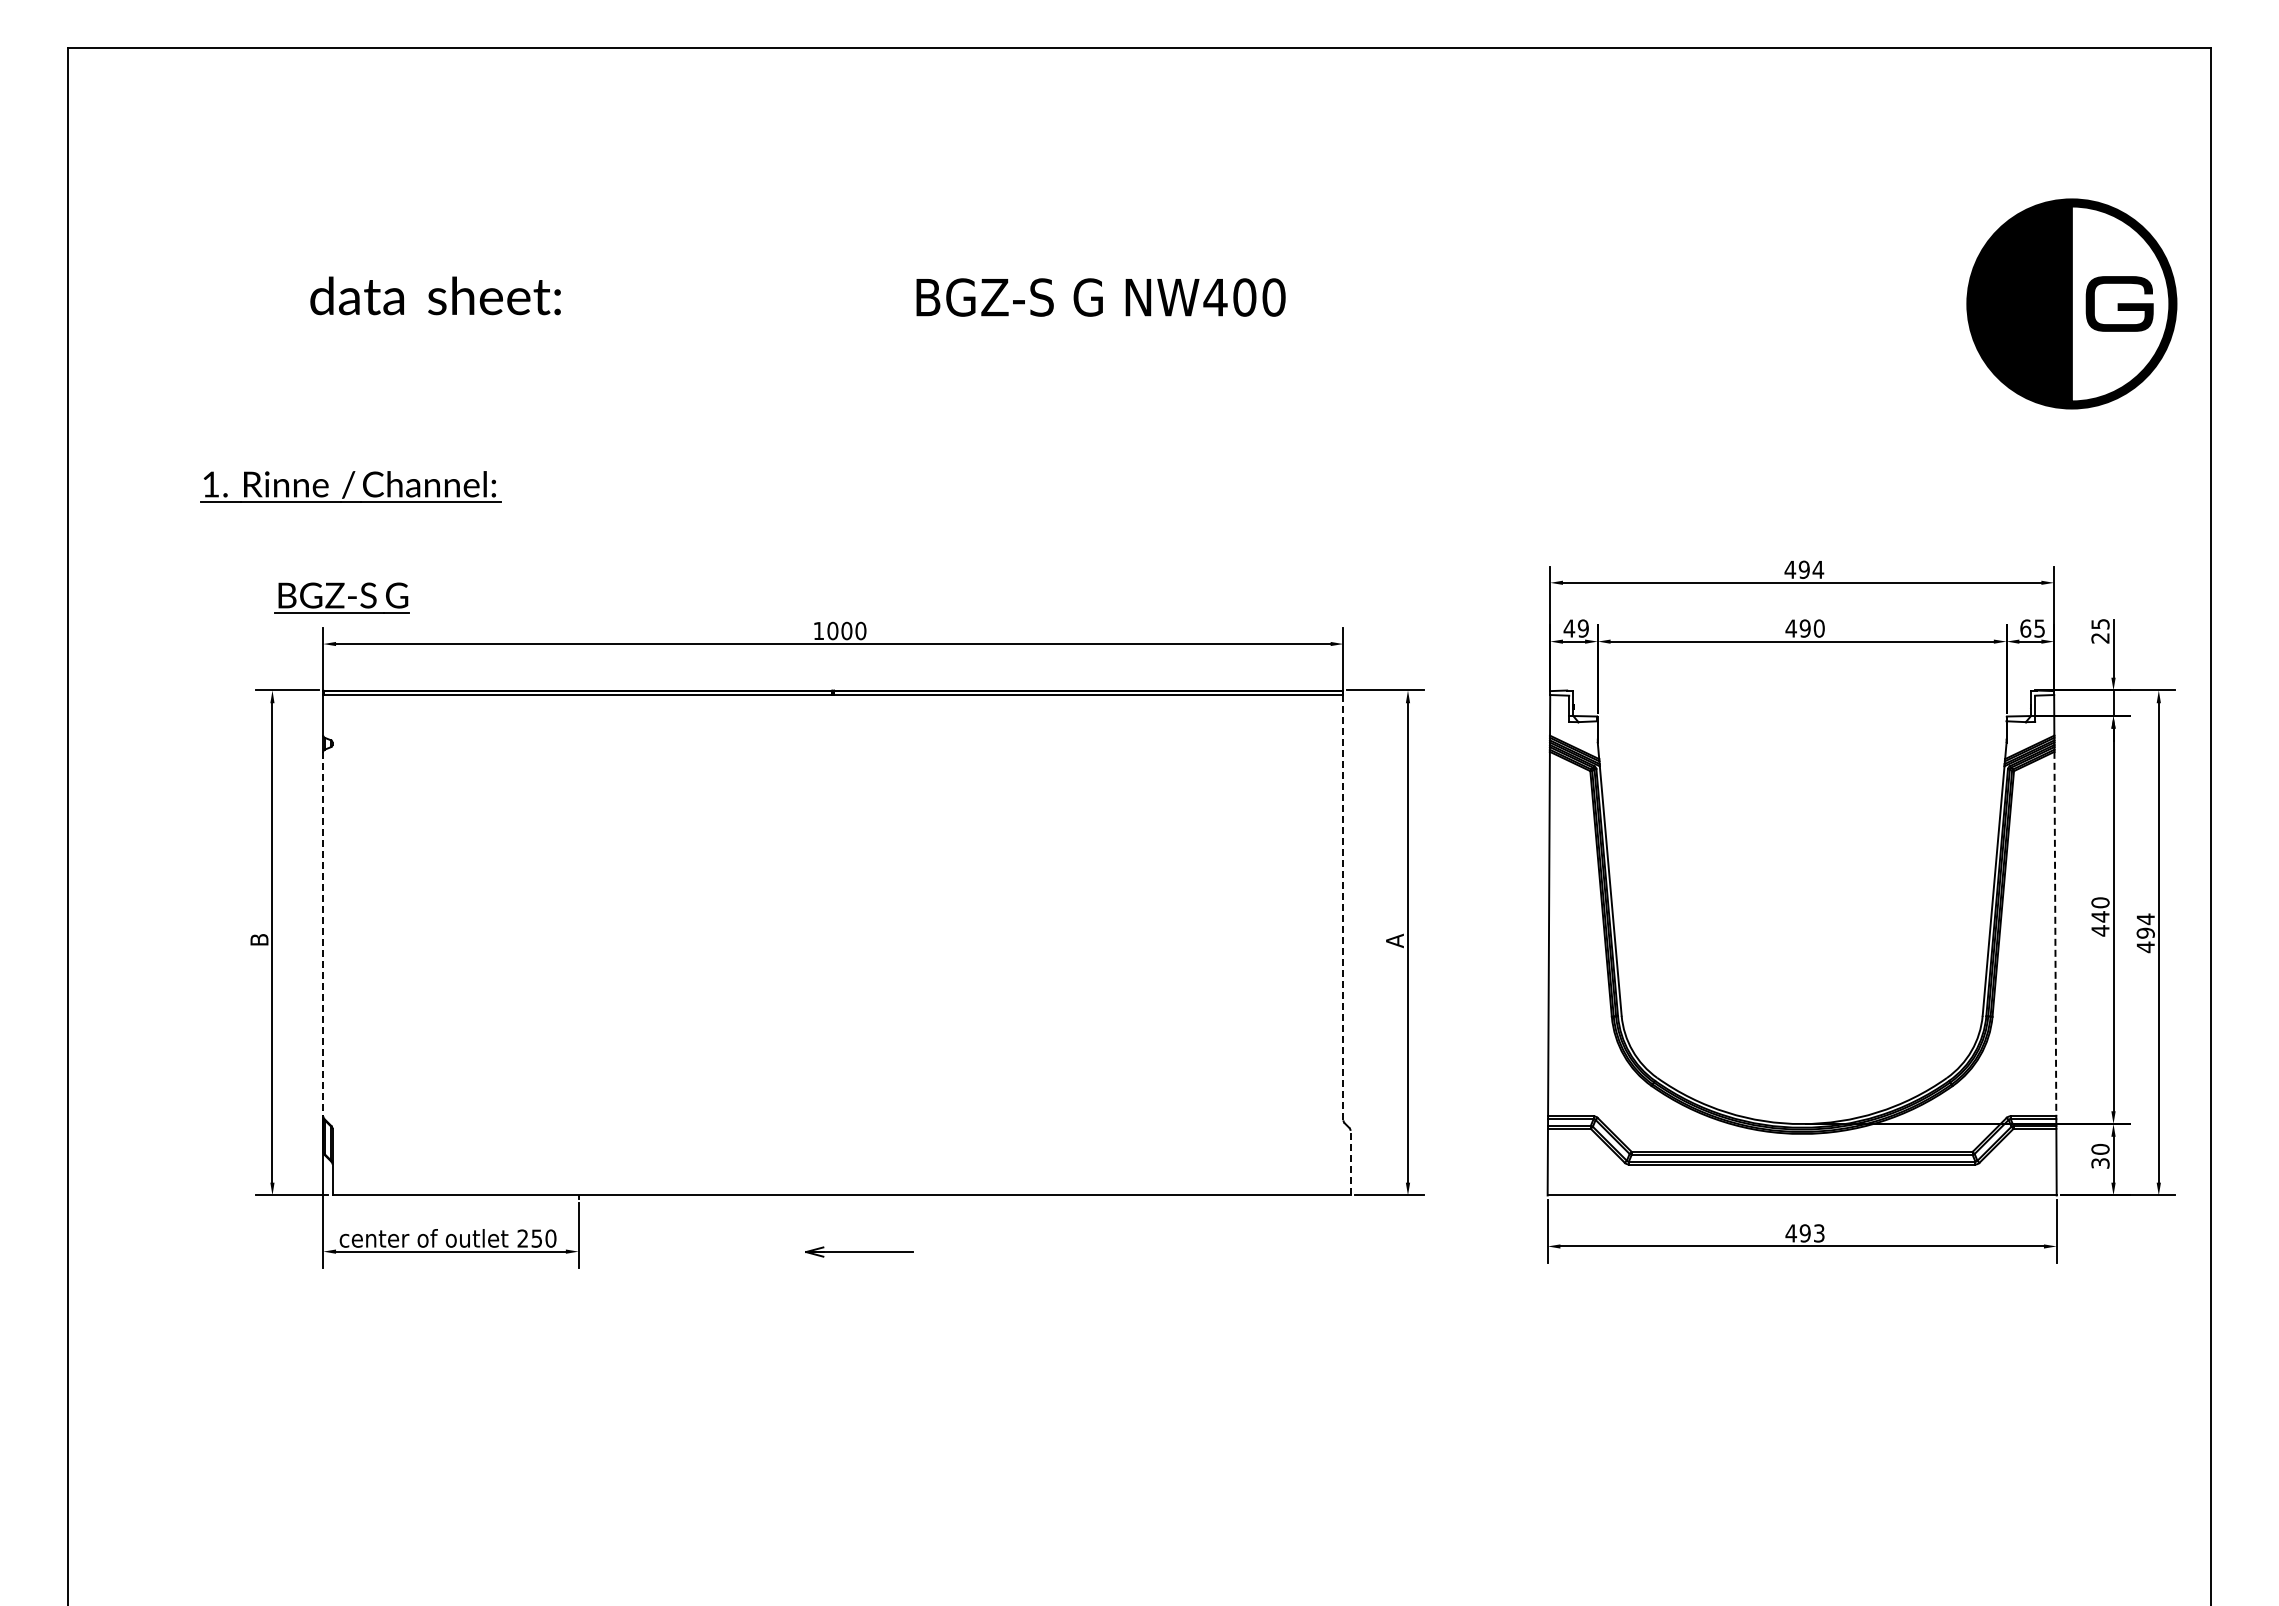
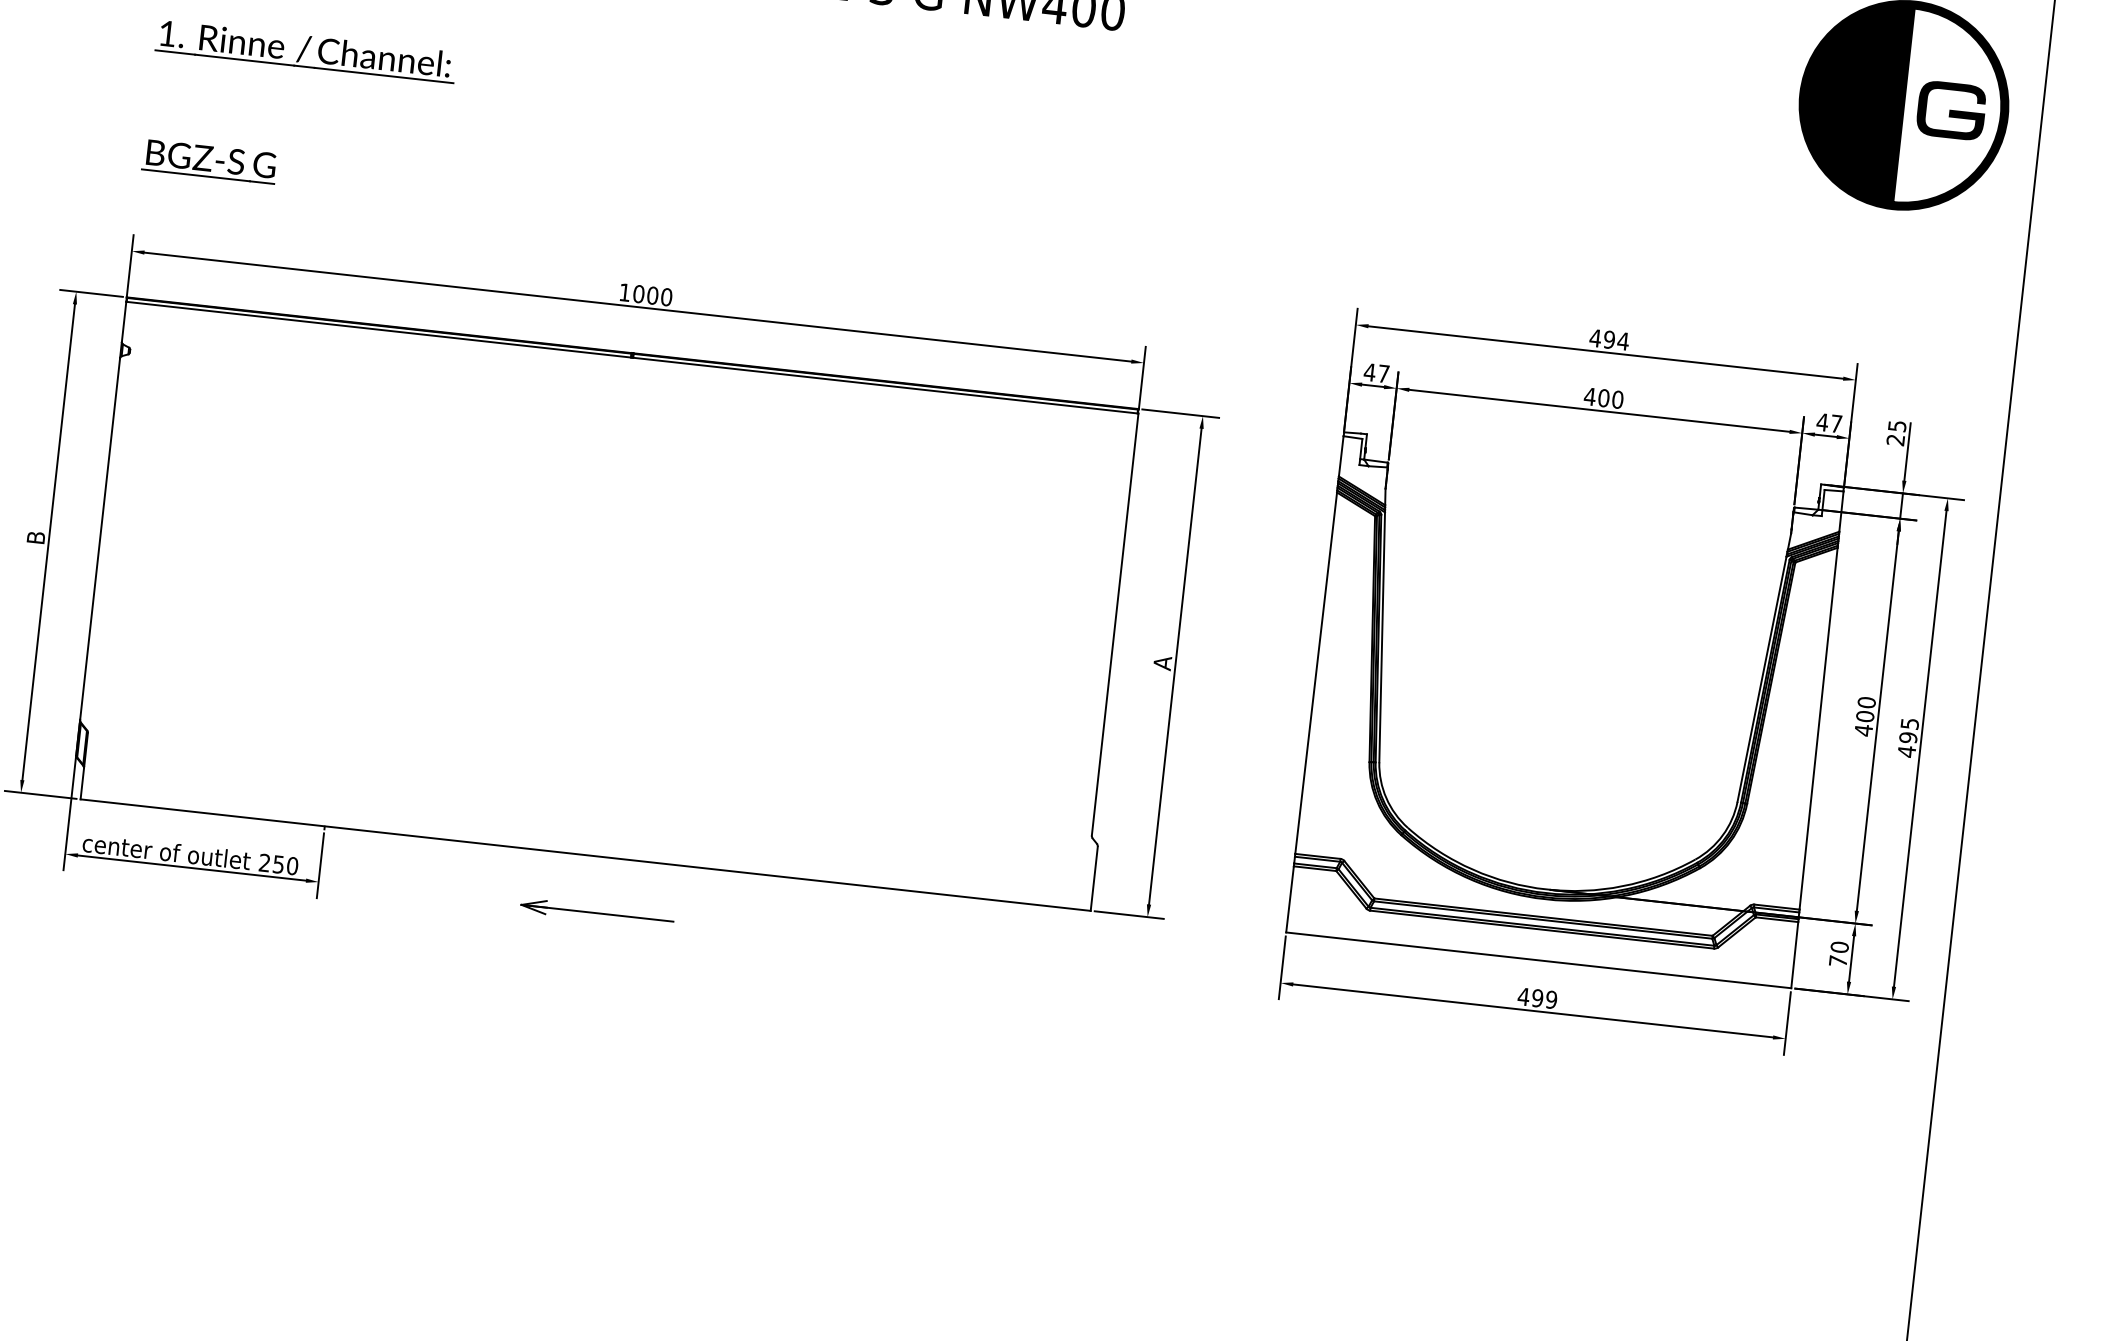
part: (350, 486) -> (305, 50), moved
part: (341, 597) -> (209, 160), moved
text: (1582, 628) -> (1382, 373), 49 -> 47
text: (1804, 628) -> (1603, 398), 490 -> 400
text: (2031, 628) -> (1828, 422), 65 -> 47
line: (1343, 907) -> (1115, 624), dashed -> solid
text: (2100, 916) -> (1865, 716), 440 -> 400
text: (2145, 919) -> (1909, 724), 494 -> 495
line: (323, 934) -> (100, 539), dashed -> solid
line: (2055, 934) -> (1818, 729), dashed -> solid
line: (1350, 1162) -> (1094, 878), dashed -> solid
text: (2100, 1163) -> (1838, 961), 30 -> 70
text: (1818, 1233) -> (1550, 999), 493 -> 499
part: (859, 1251) -> (597, 912), size x1.43

